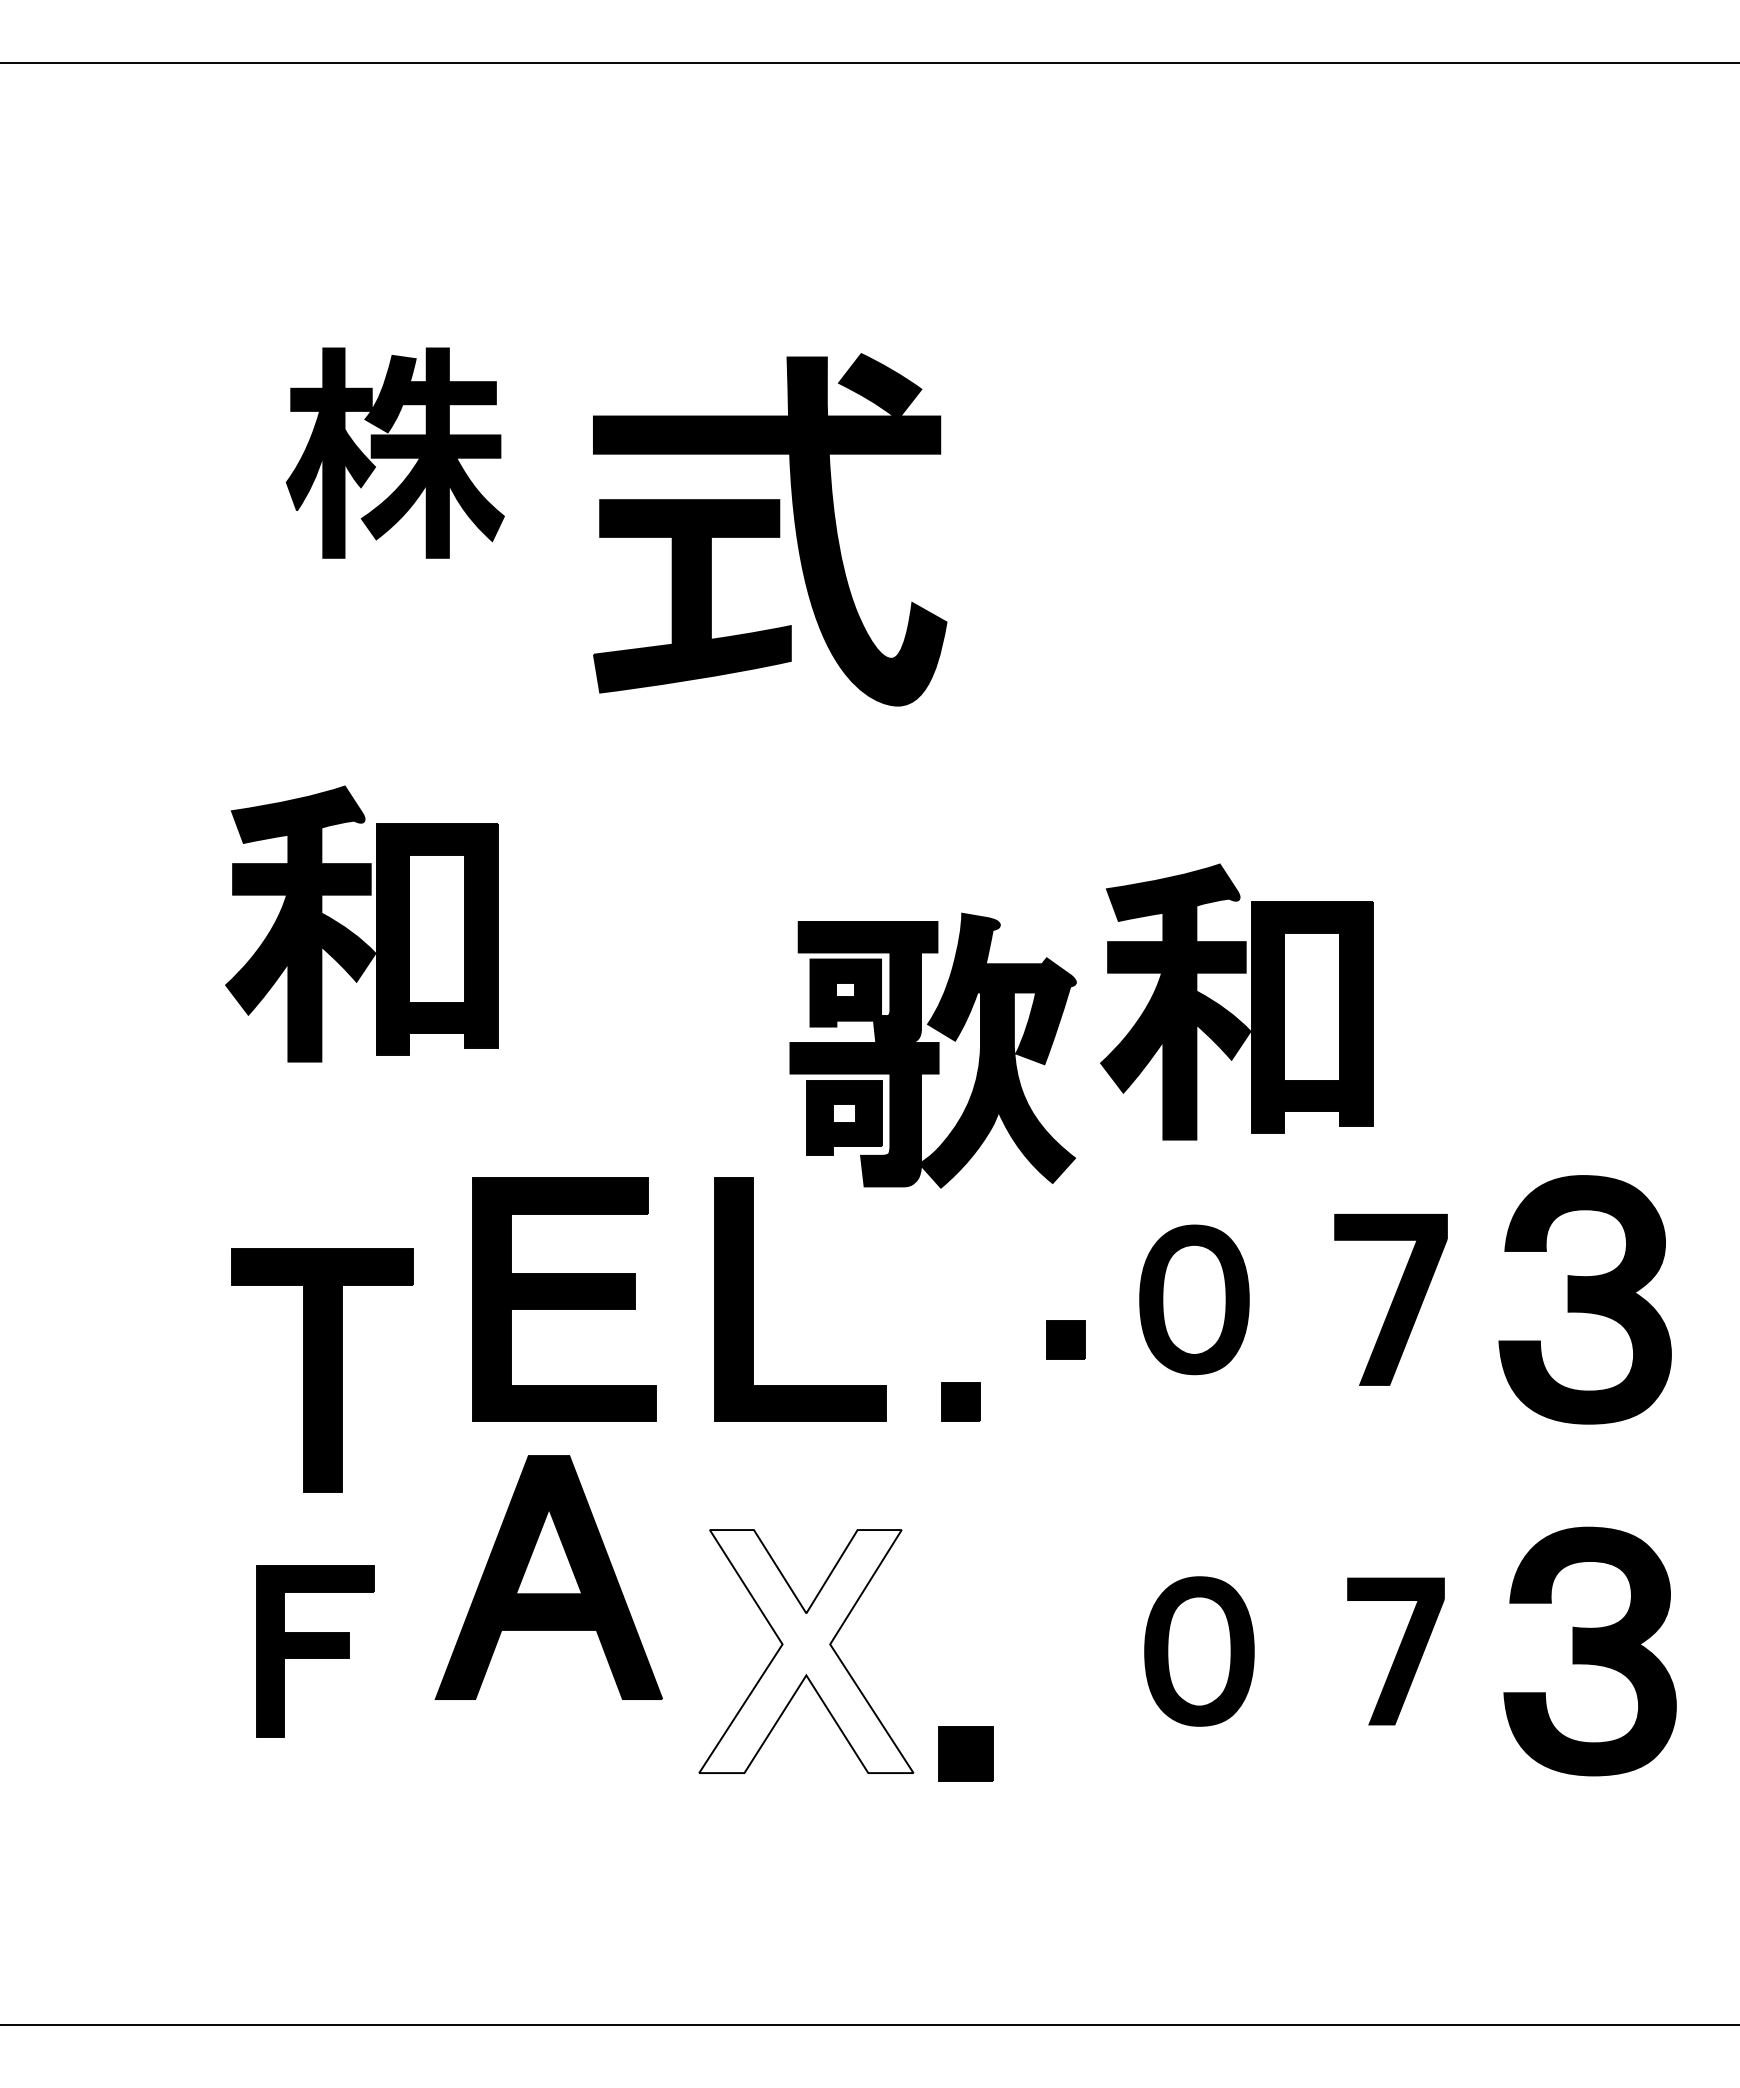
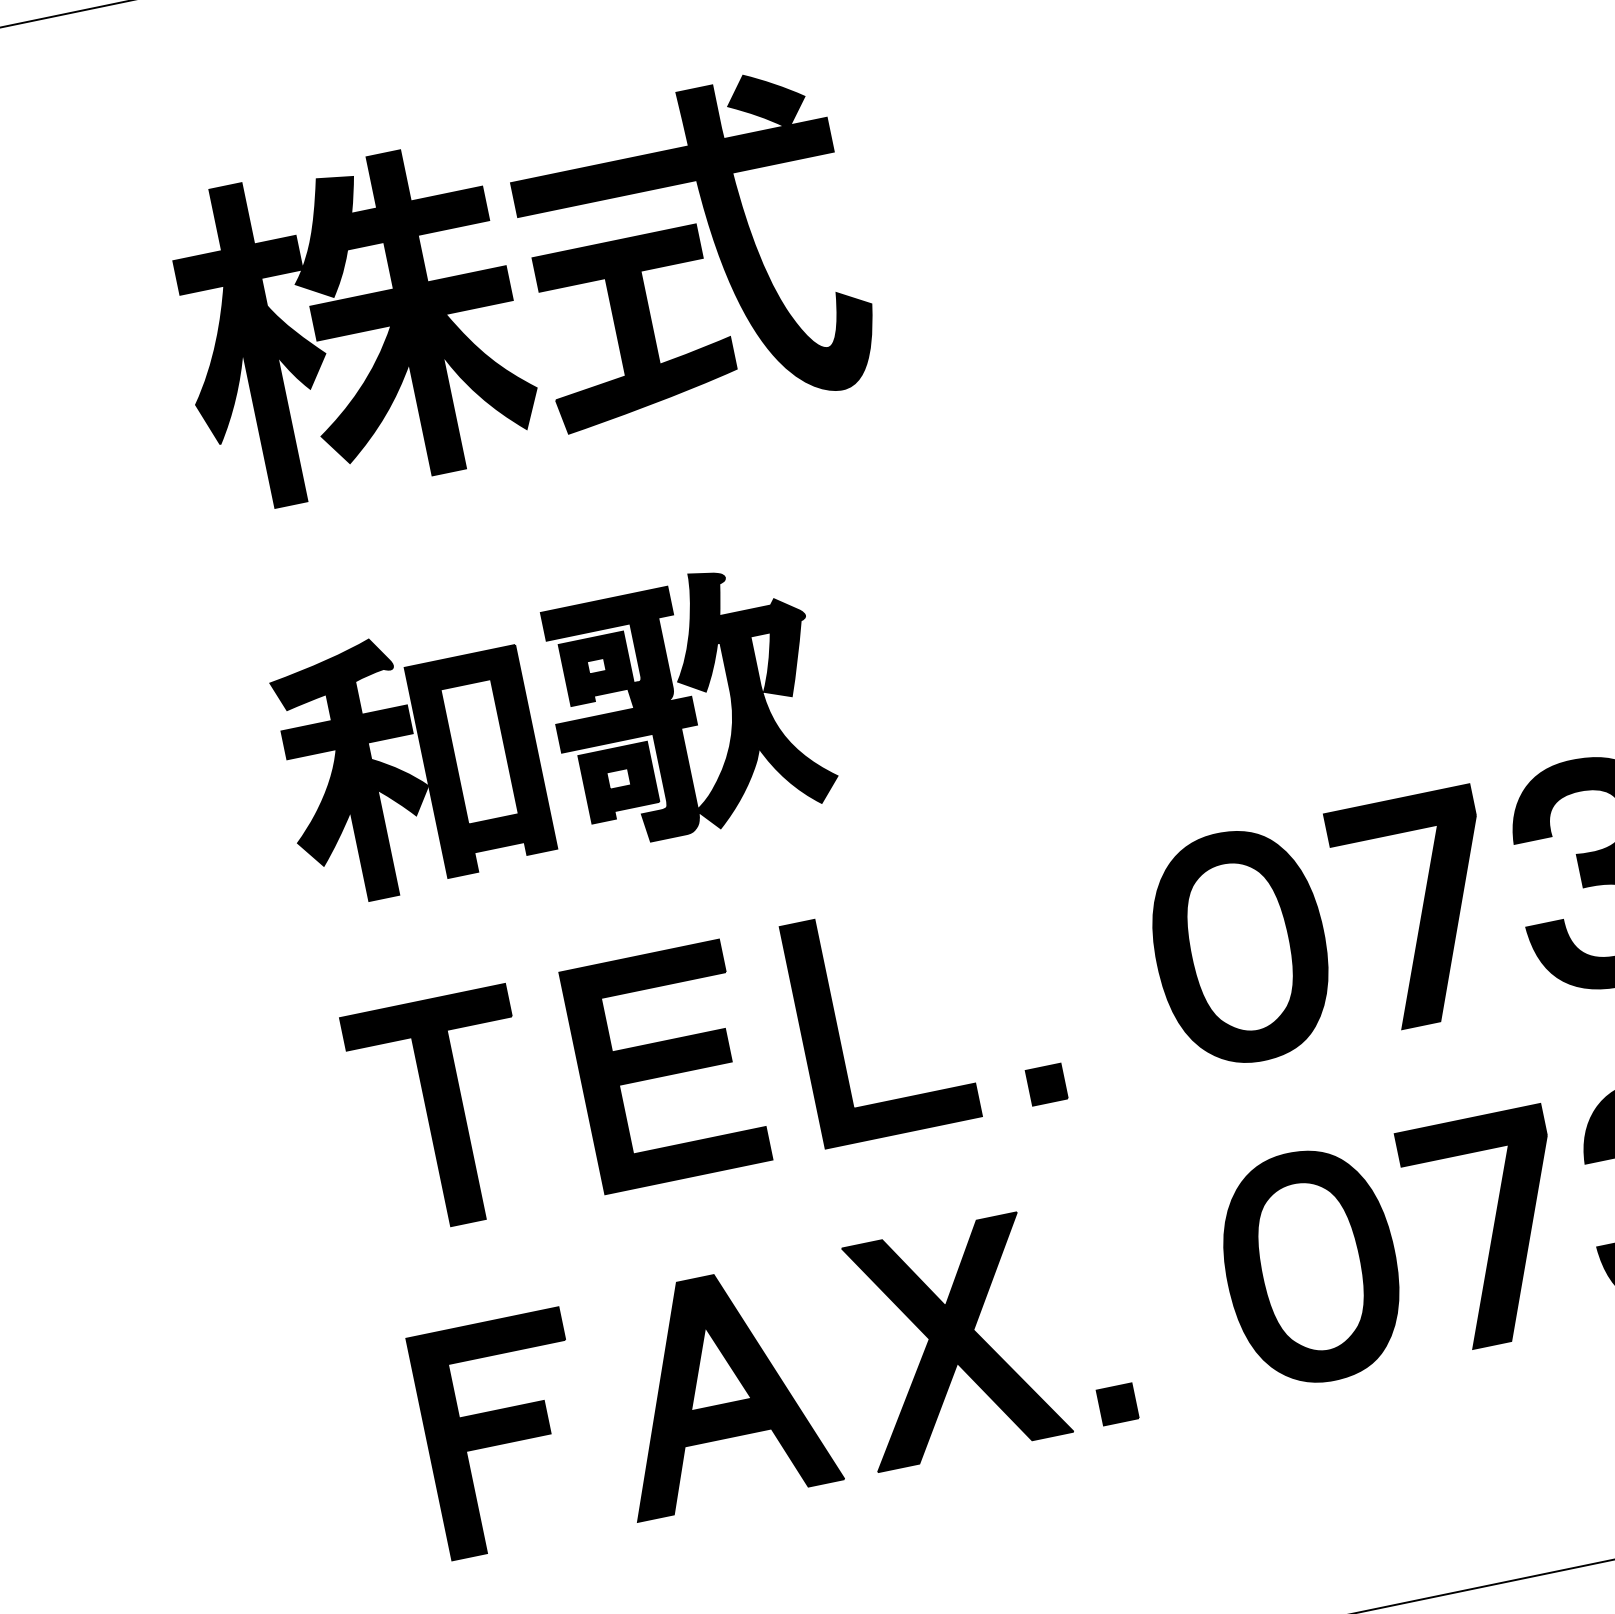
part: (395, 452) -> (351, 325), size x1.67
part: (770, 529) -> (693, 252), moved
part: (1228, 1010) -> (1216, 676), removed
part: (932, 1050) -> (687, 704), moved
part: (1194, 1299) -> (1240, 946), size x1.67
part: (1390, 1299) -> (1418, 909), size x1.43
part: (1065, 1339) -> (1130, 1007), removed
part: (322, 1370) -> (445, 1111), moved
part: (548, 1577) -> (717, 1389), moved
part: (315, 1651) -> (505, 1433), size x1.43
fill: (806, 1651) -> (952, 1341), added
part: (1199, 1651) -> (1311, 1266), size x1.67
part: (1395, 1651) -> (1489, 1229), size x1.67
part: (965, 1753) -> (1117, 1404), size x0.71

